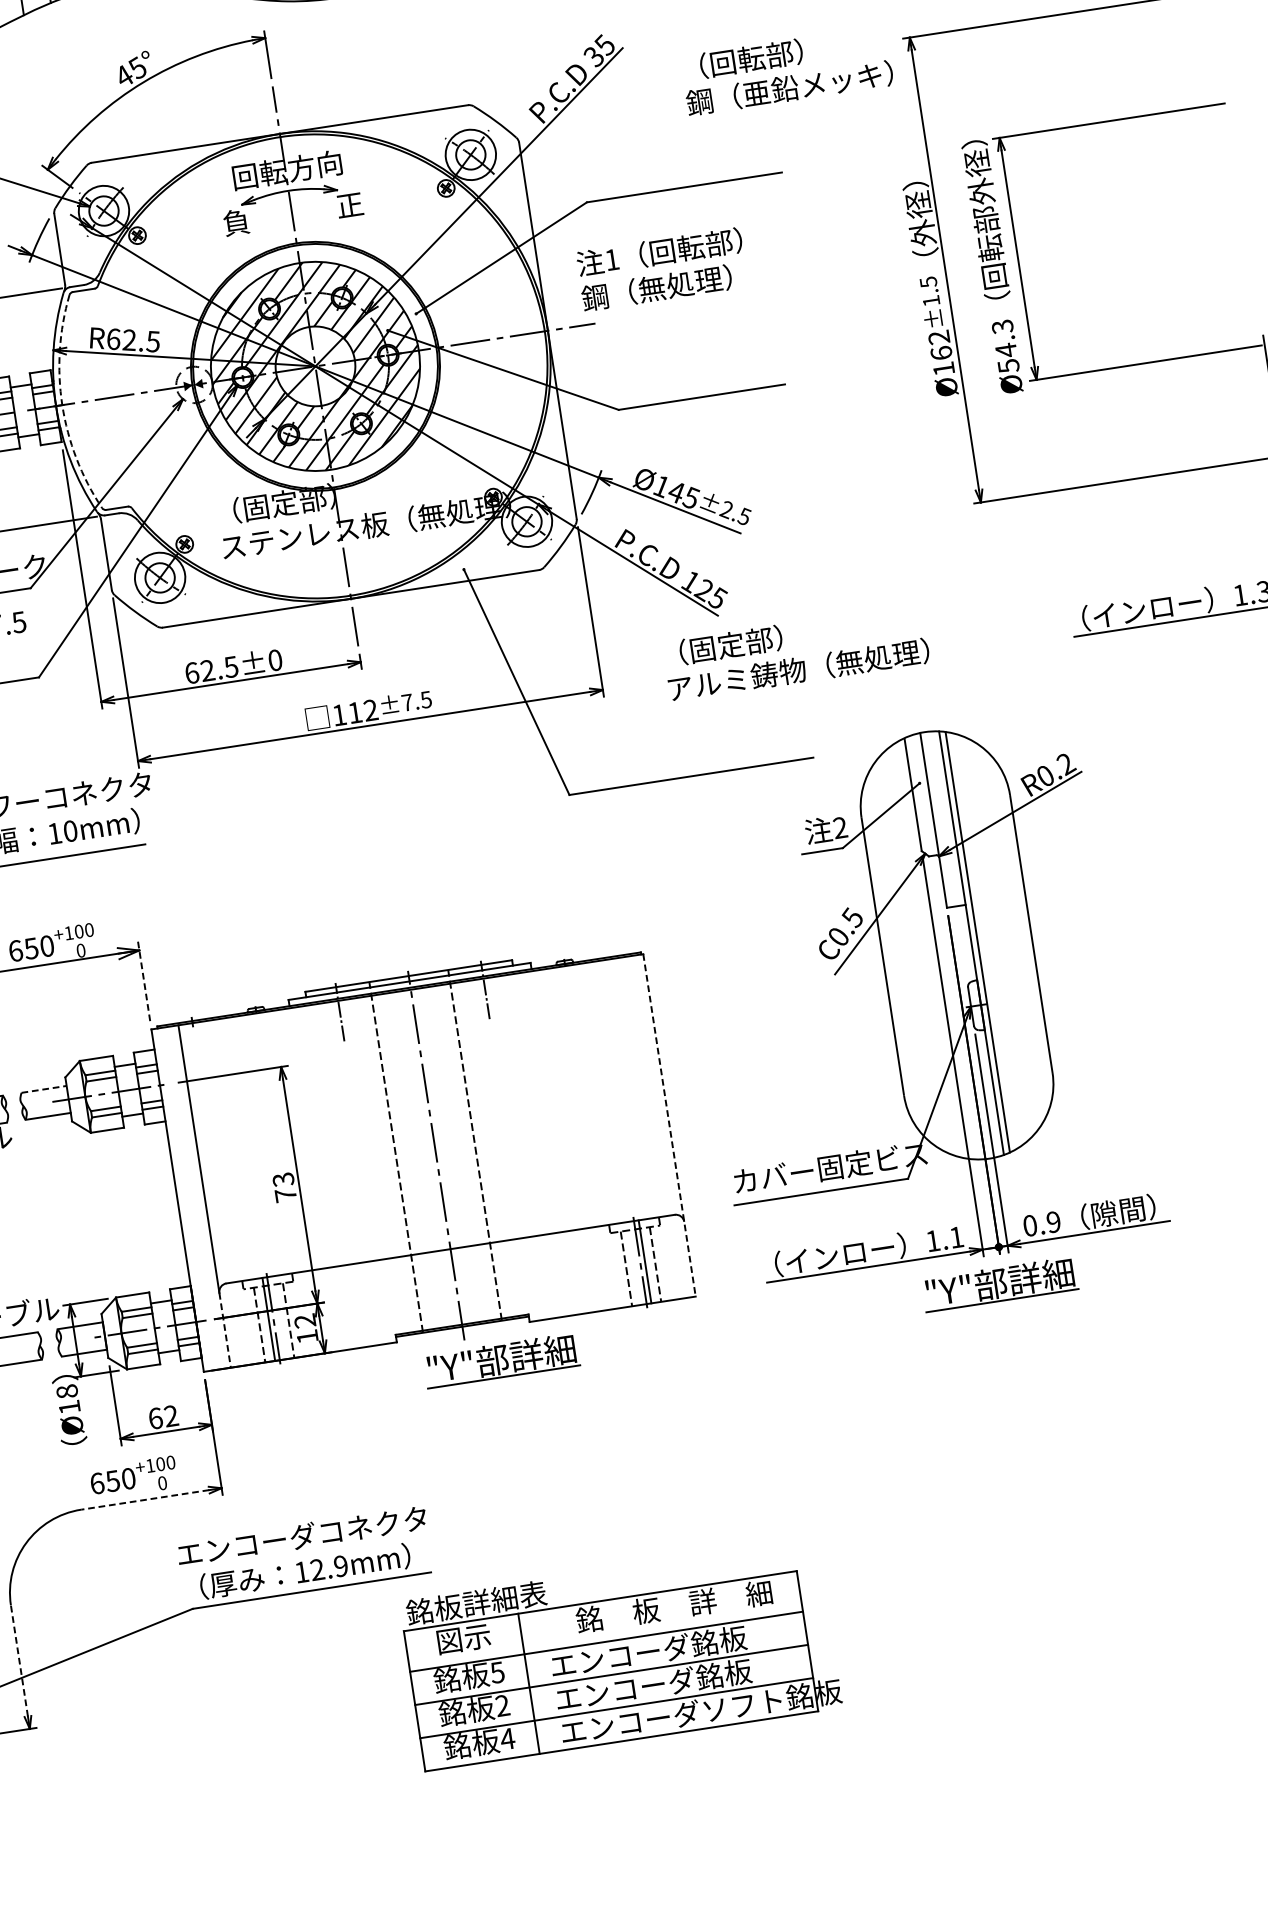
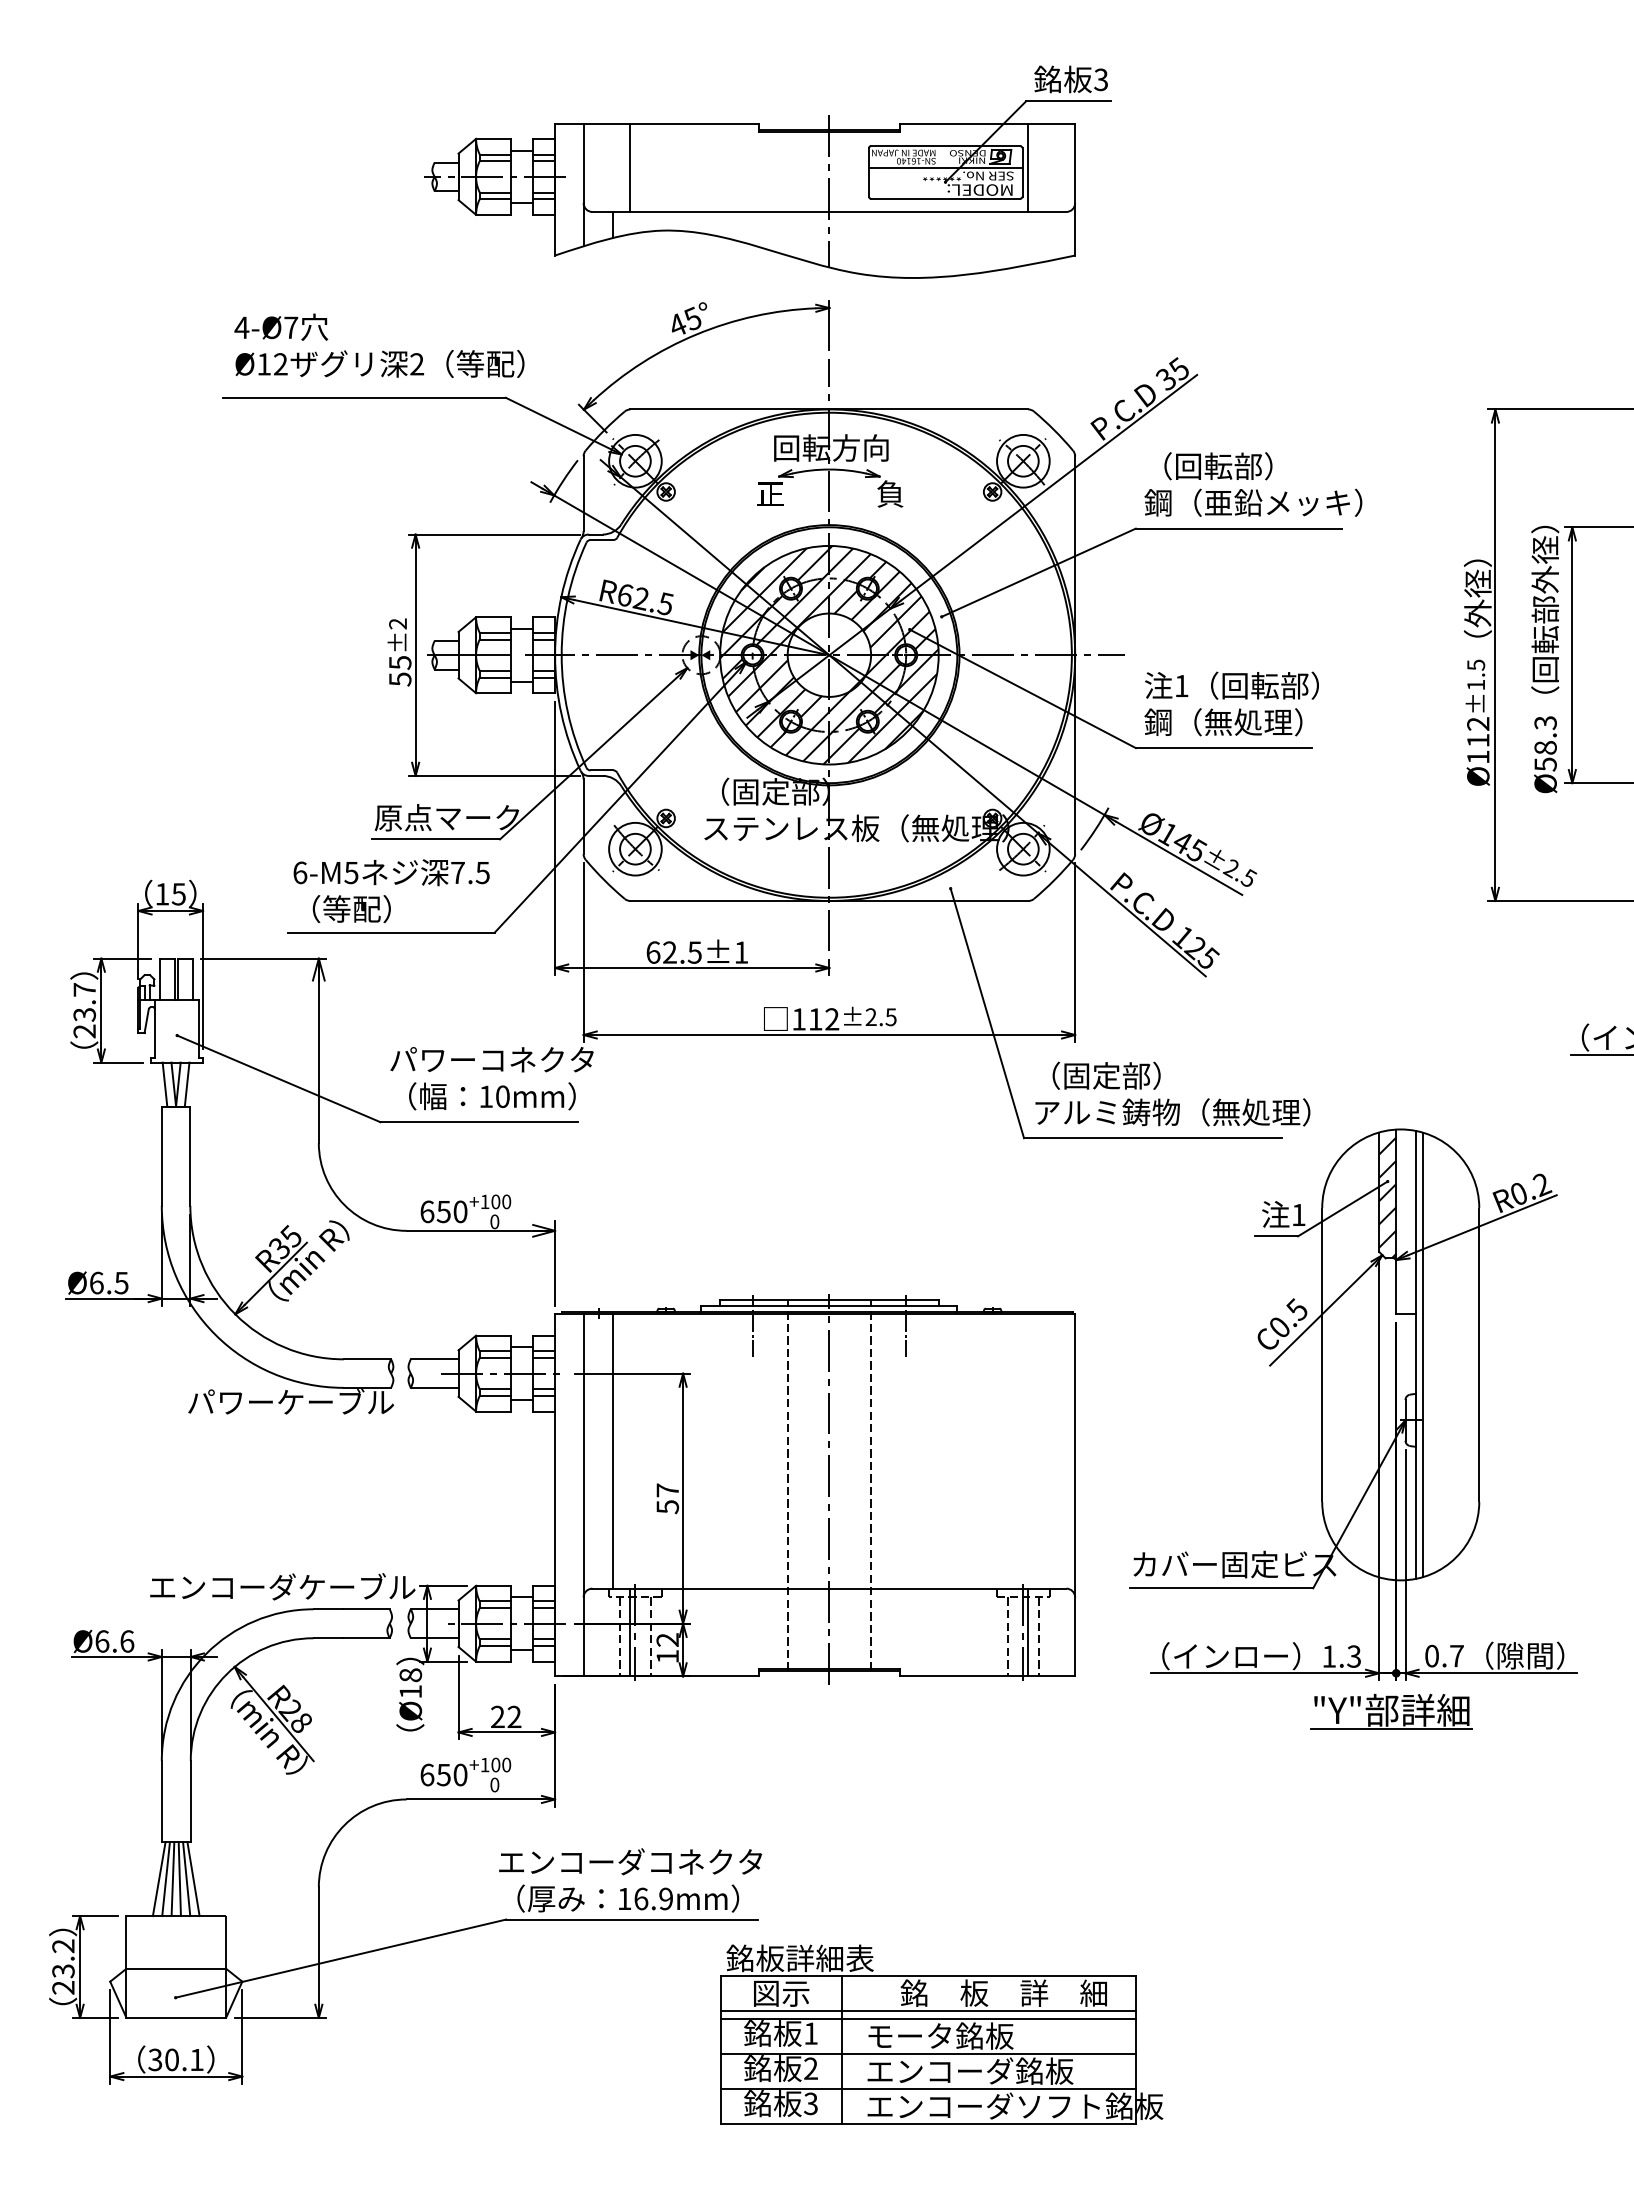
text: (787, 70) -> (1253, 484), moved
text: (349, 204) -> (890, 493), 正 -> 負
text: (236, 221) -> (770, 493), 負 -> 正
text: (661, 269) -> (1231, 703), moved
text: (1006, 350) -> (1545, 747), Ø54.3 -> Ø58.3
text: (941, 353) -> (1478, 740), Ø162 -> Ø112
arc: (62, 405) -> (561, 655), dashed -> solid
text: (795, 652) -> (1172, 1093), moved
text: (275, 660) -> (741, 952), 62.5±0 -> 62.5±1
text: (406, 702) -> (870, 1016), ±7.5 -> ±2.5
hatch: (921, 798) -> (1387, 1197), added
text: (840, 827) -> (1298, 1214), 2 -> 1
line: (144, 980) -> (555, 1262), dashed -> solid
line: (43, 1089) -> (434, 1359), dashed -> solid
line: (669, 1125) -> (1075, 1495), dashed -> solid
line: (226, 1150) -> (613, 1451), added
text: (284, 1187) -> (667, 1498), 73 -> 57
text: (1053, 1221) -> (1456, 1655), 0.9 -> 0.7
text: (956, 1237) -> (1353, 1656), 1.1 -> 1.3
line: (225, 1330) -> (583, 1637), dashed -> solid
part: (501, 1360) -> (864, 1711), removed
text: (155, 1418) -> (497, 1716), 62 -> 22
line: (145, 1499) -> (474, 1799), dashed -> solid
text: (317, 1569) -> (641, 1898), 12.9mm -> 16.9mm
line: (605, 1634) -> (928, 2011), added
text: (648, 1651) -> (970, 2035), エンコーダ銘板 -> モータ銘板
line: (19, 1660) -> (318, 1945), dashed -> solid
text: (497, 1672) -> (810, 2033), 5 -> 1
text: (507, 1738) -> (810, 2103), 4 -> 3

